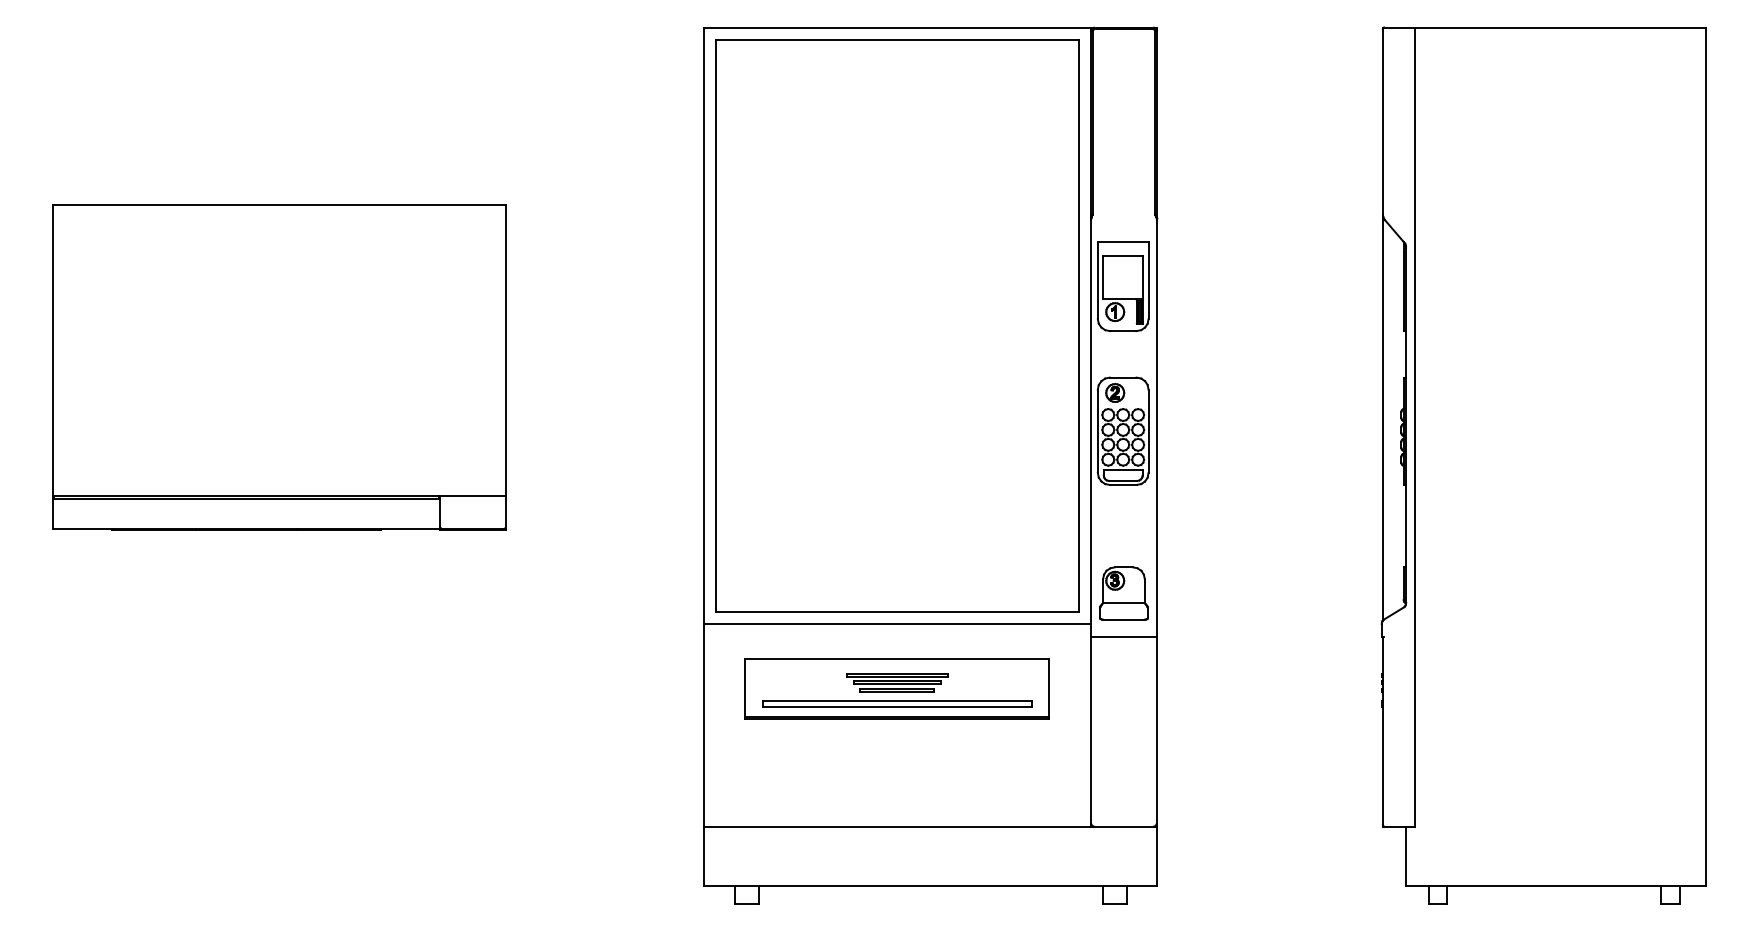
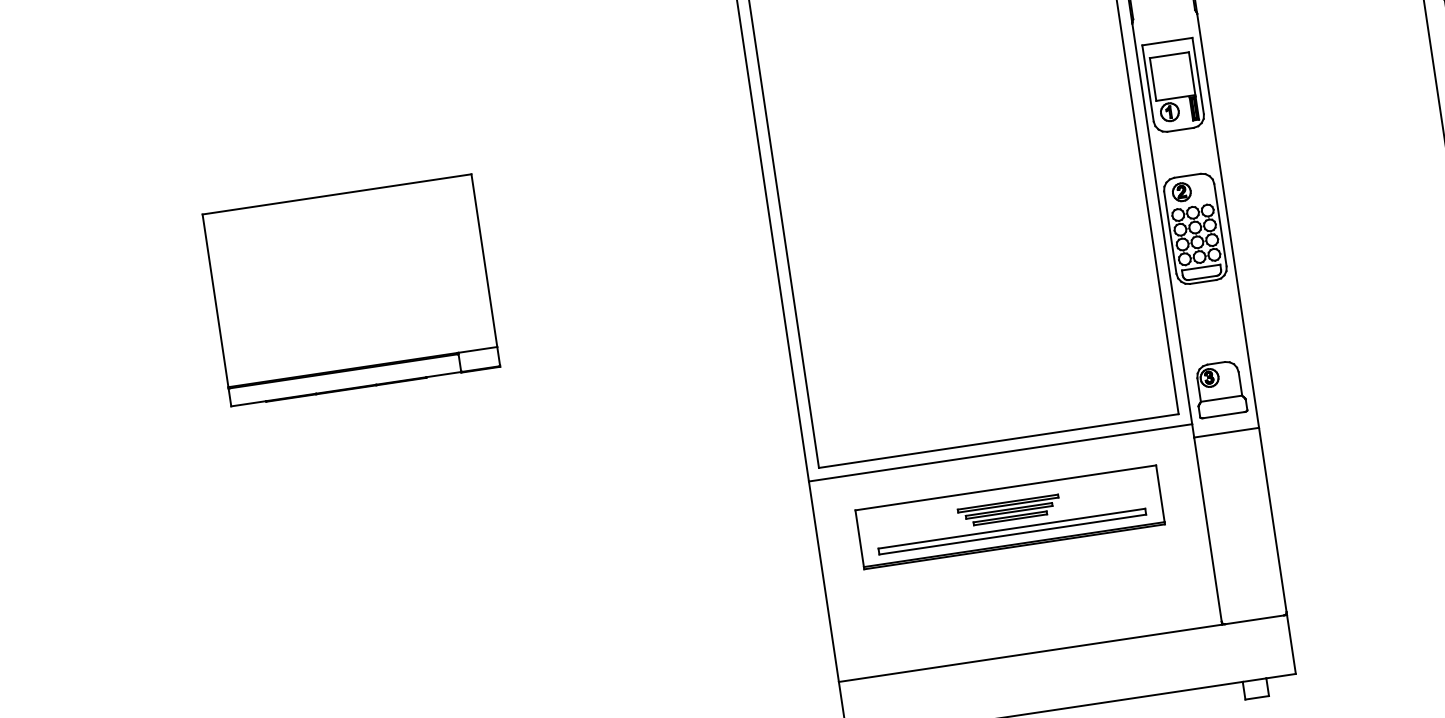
part: (279, 367) -> (351, 290), size x0.6

